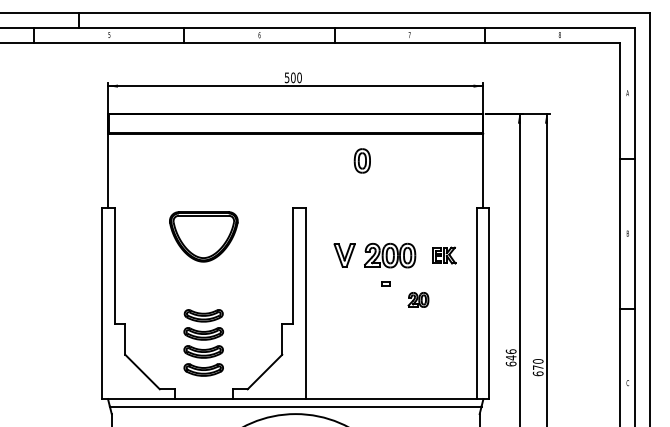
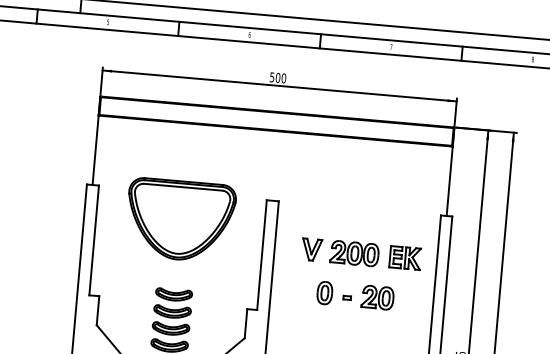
part: (361, 160) -> (324, 292), moved
part: (203, 236) -> (180, 220), size x1.67
part: (444, 255) -> (405, 257), size x1.43
part: (385, 283) -> (346, 297), moved
part: (418, 299) -> (377, 297), size x1.67

